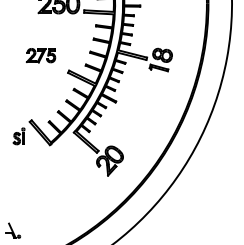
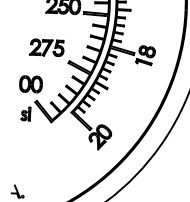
part: (40, 55) -> (46, 47), size x1.43
part: (23, 99) -> (30, 83), added

